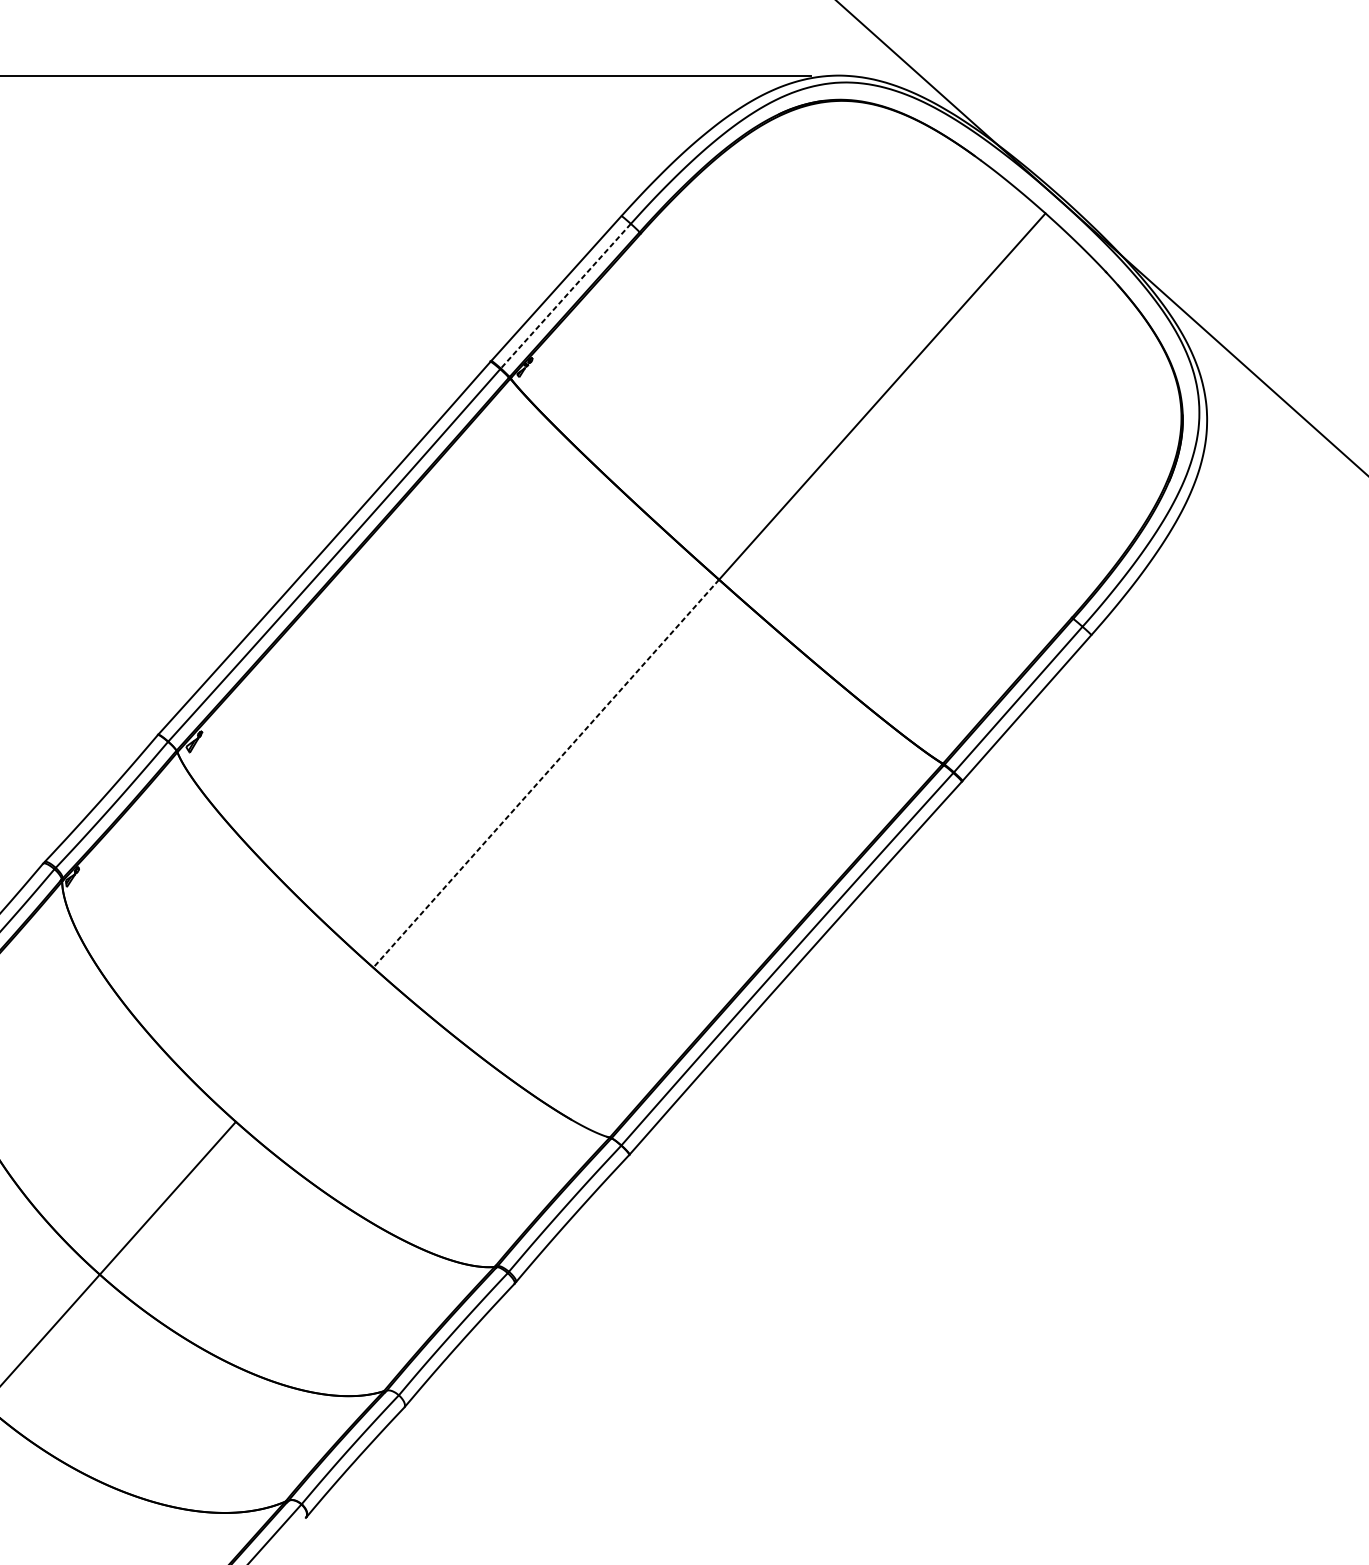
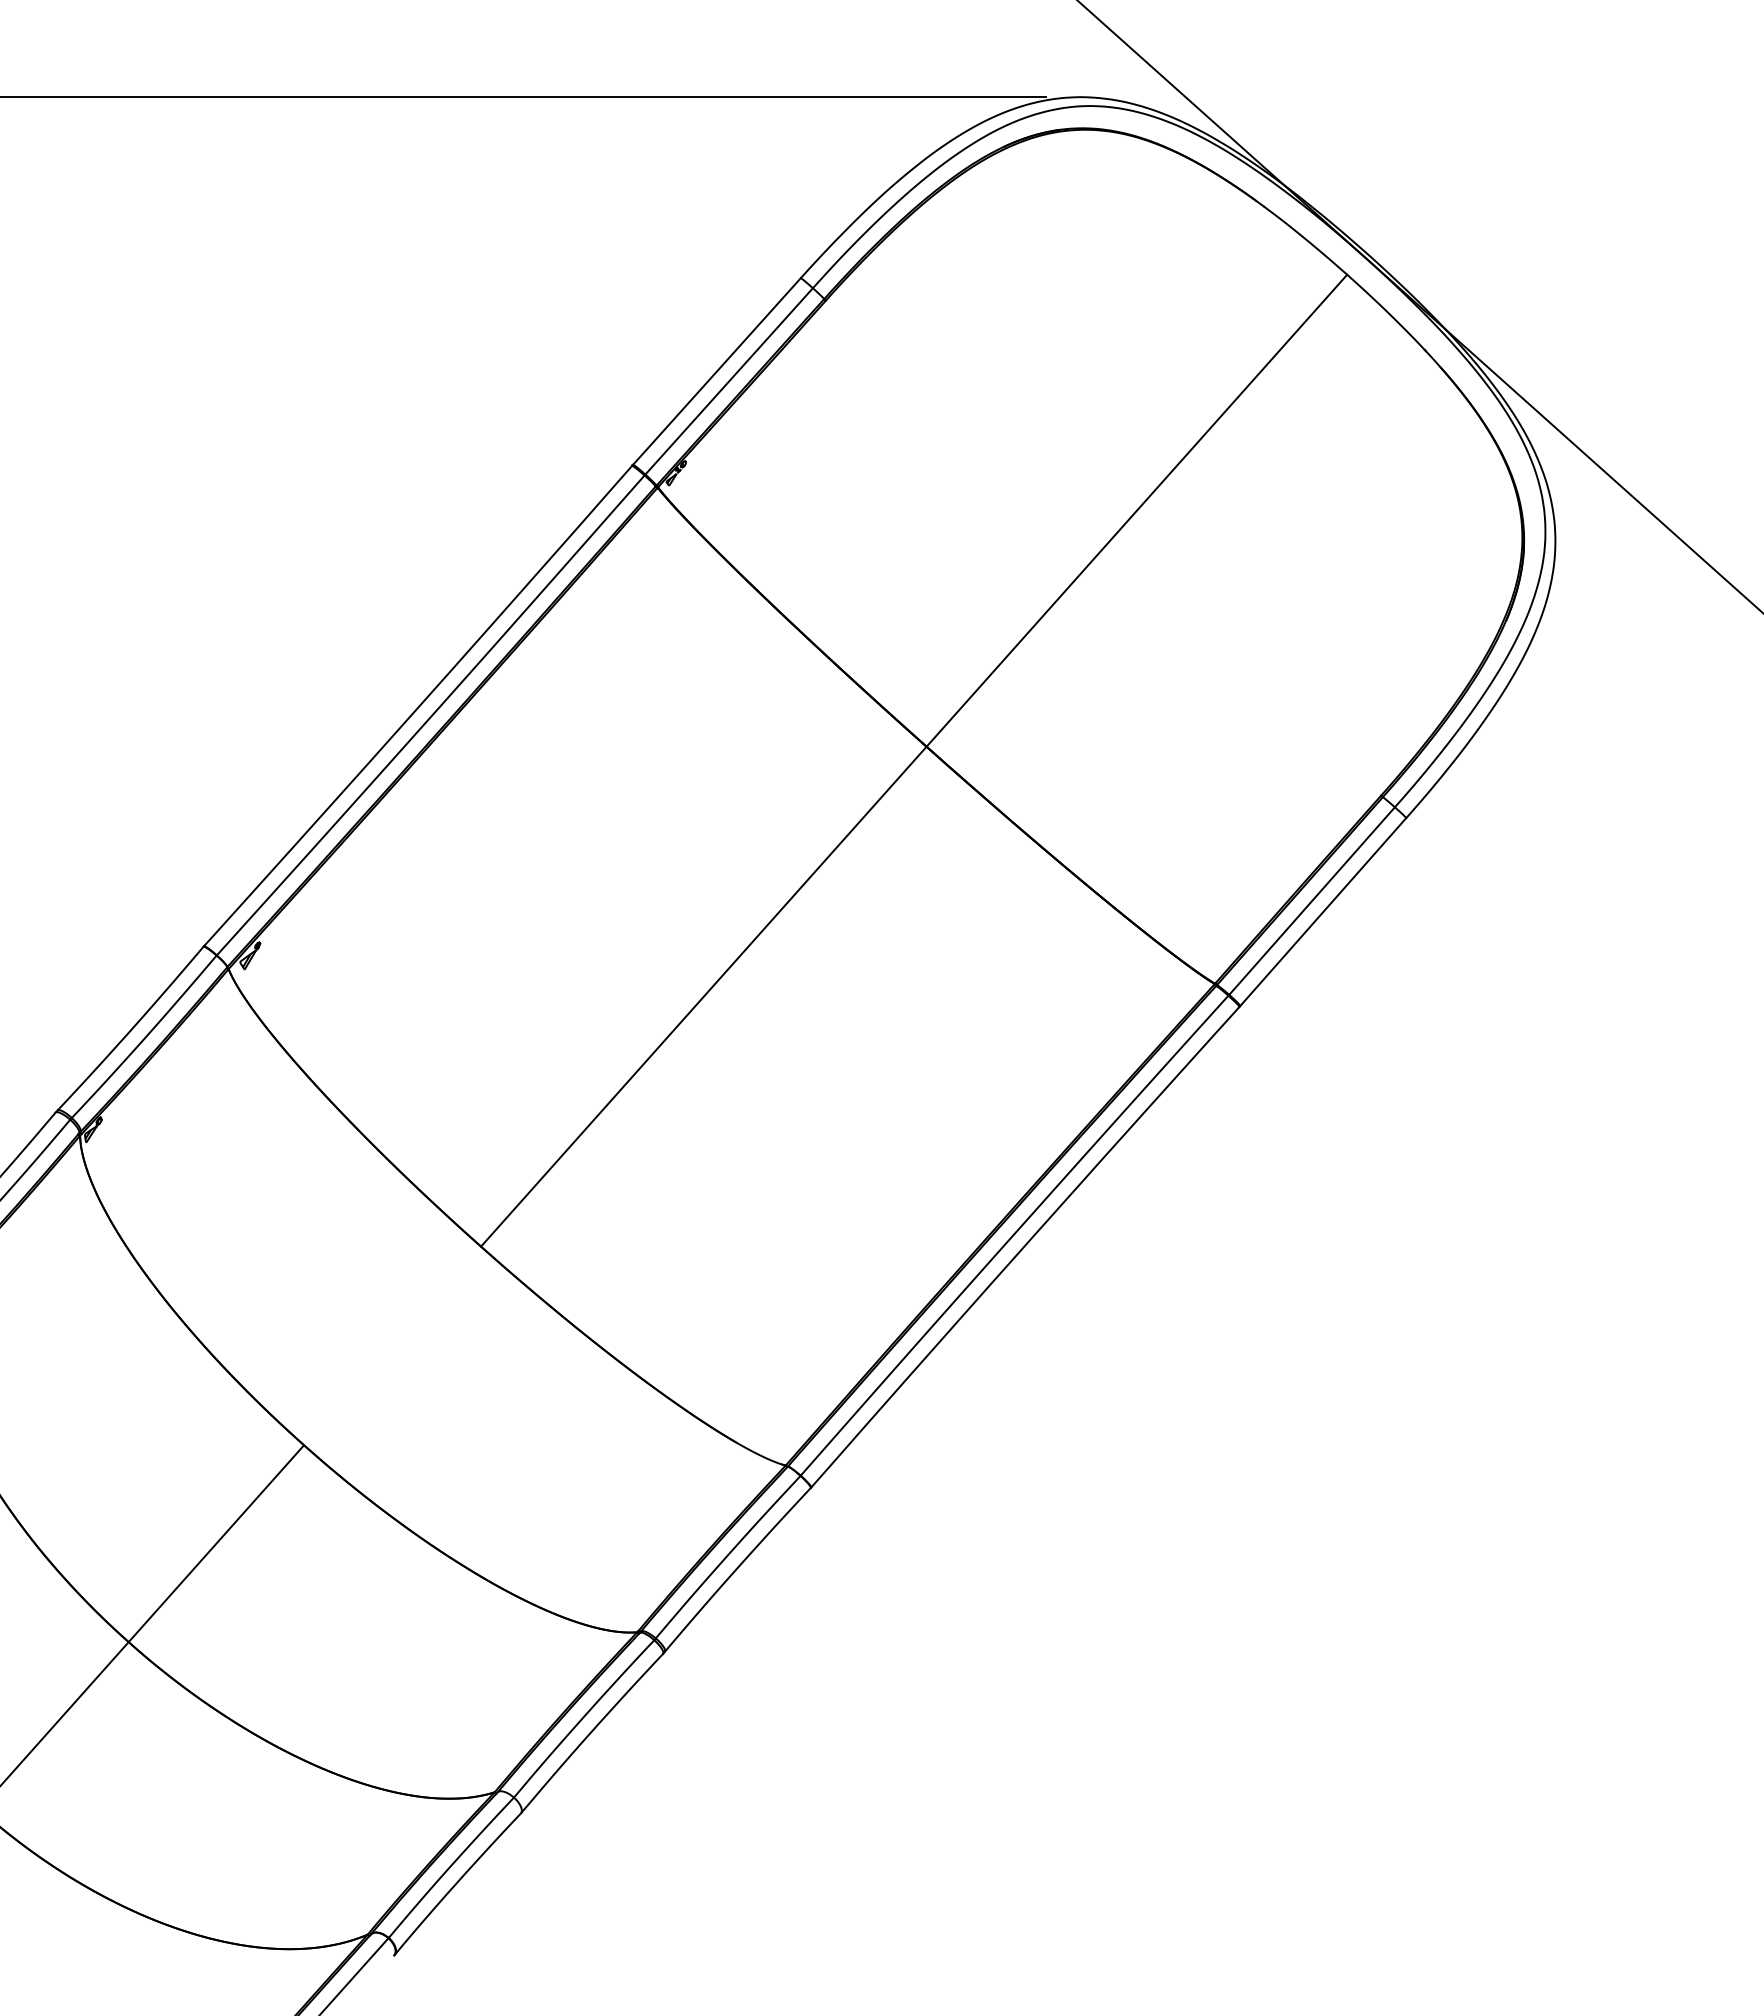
line: (565, 296) -> (728, 381), dashed -> solid
line: (545, 773) -> (703, 996), dashed -> solid

